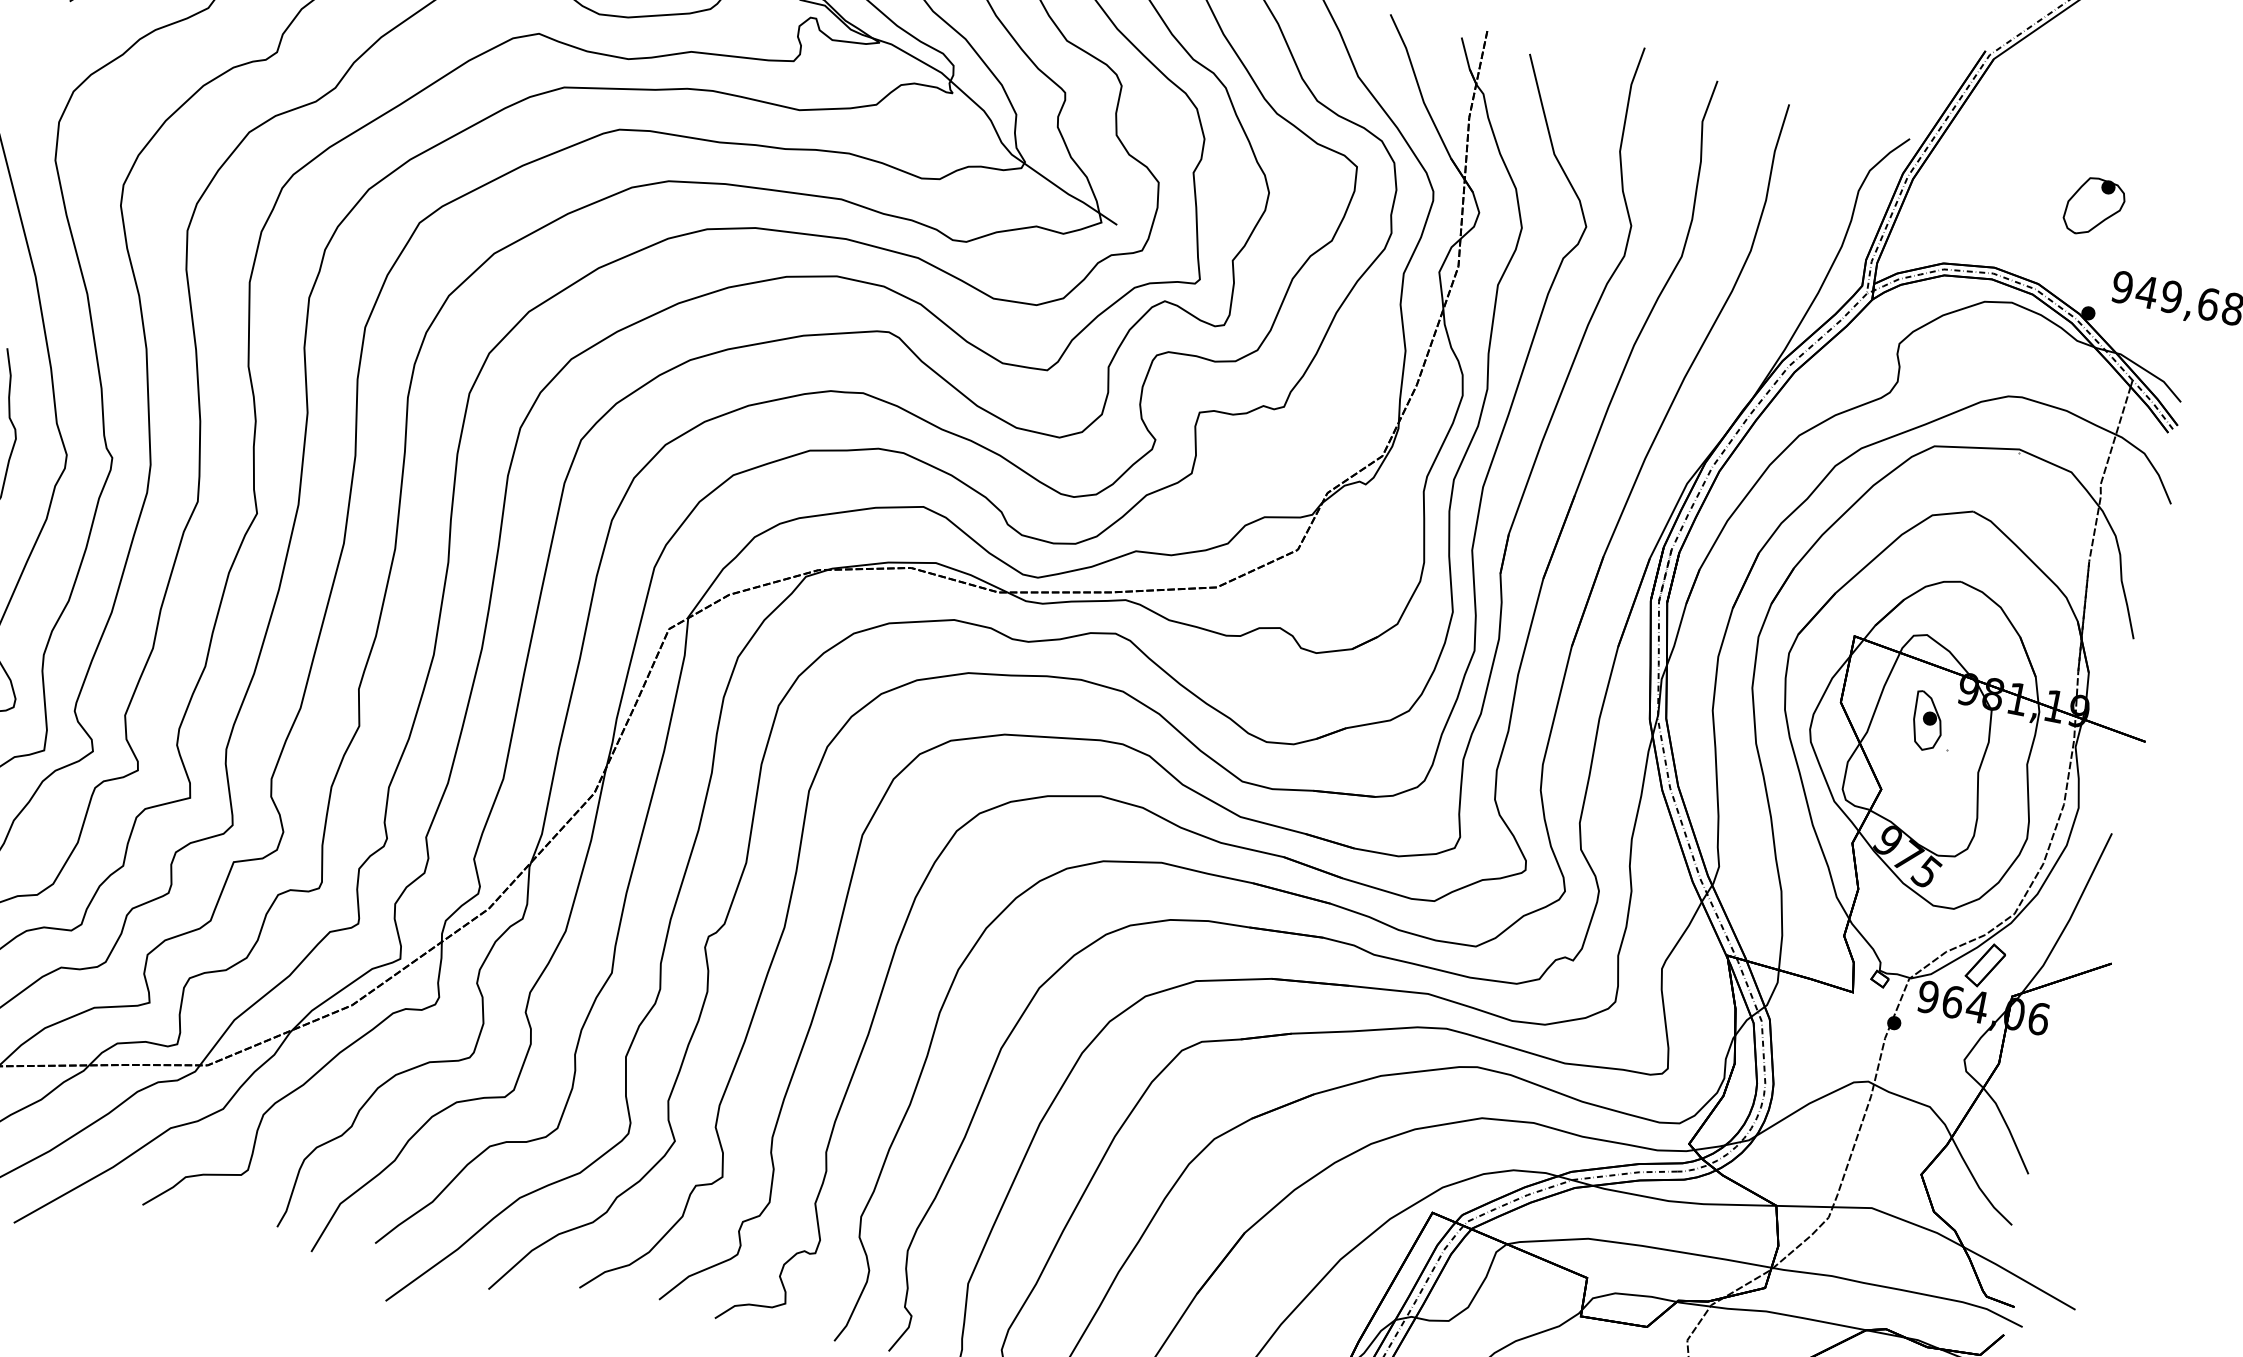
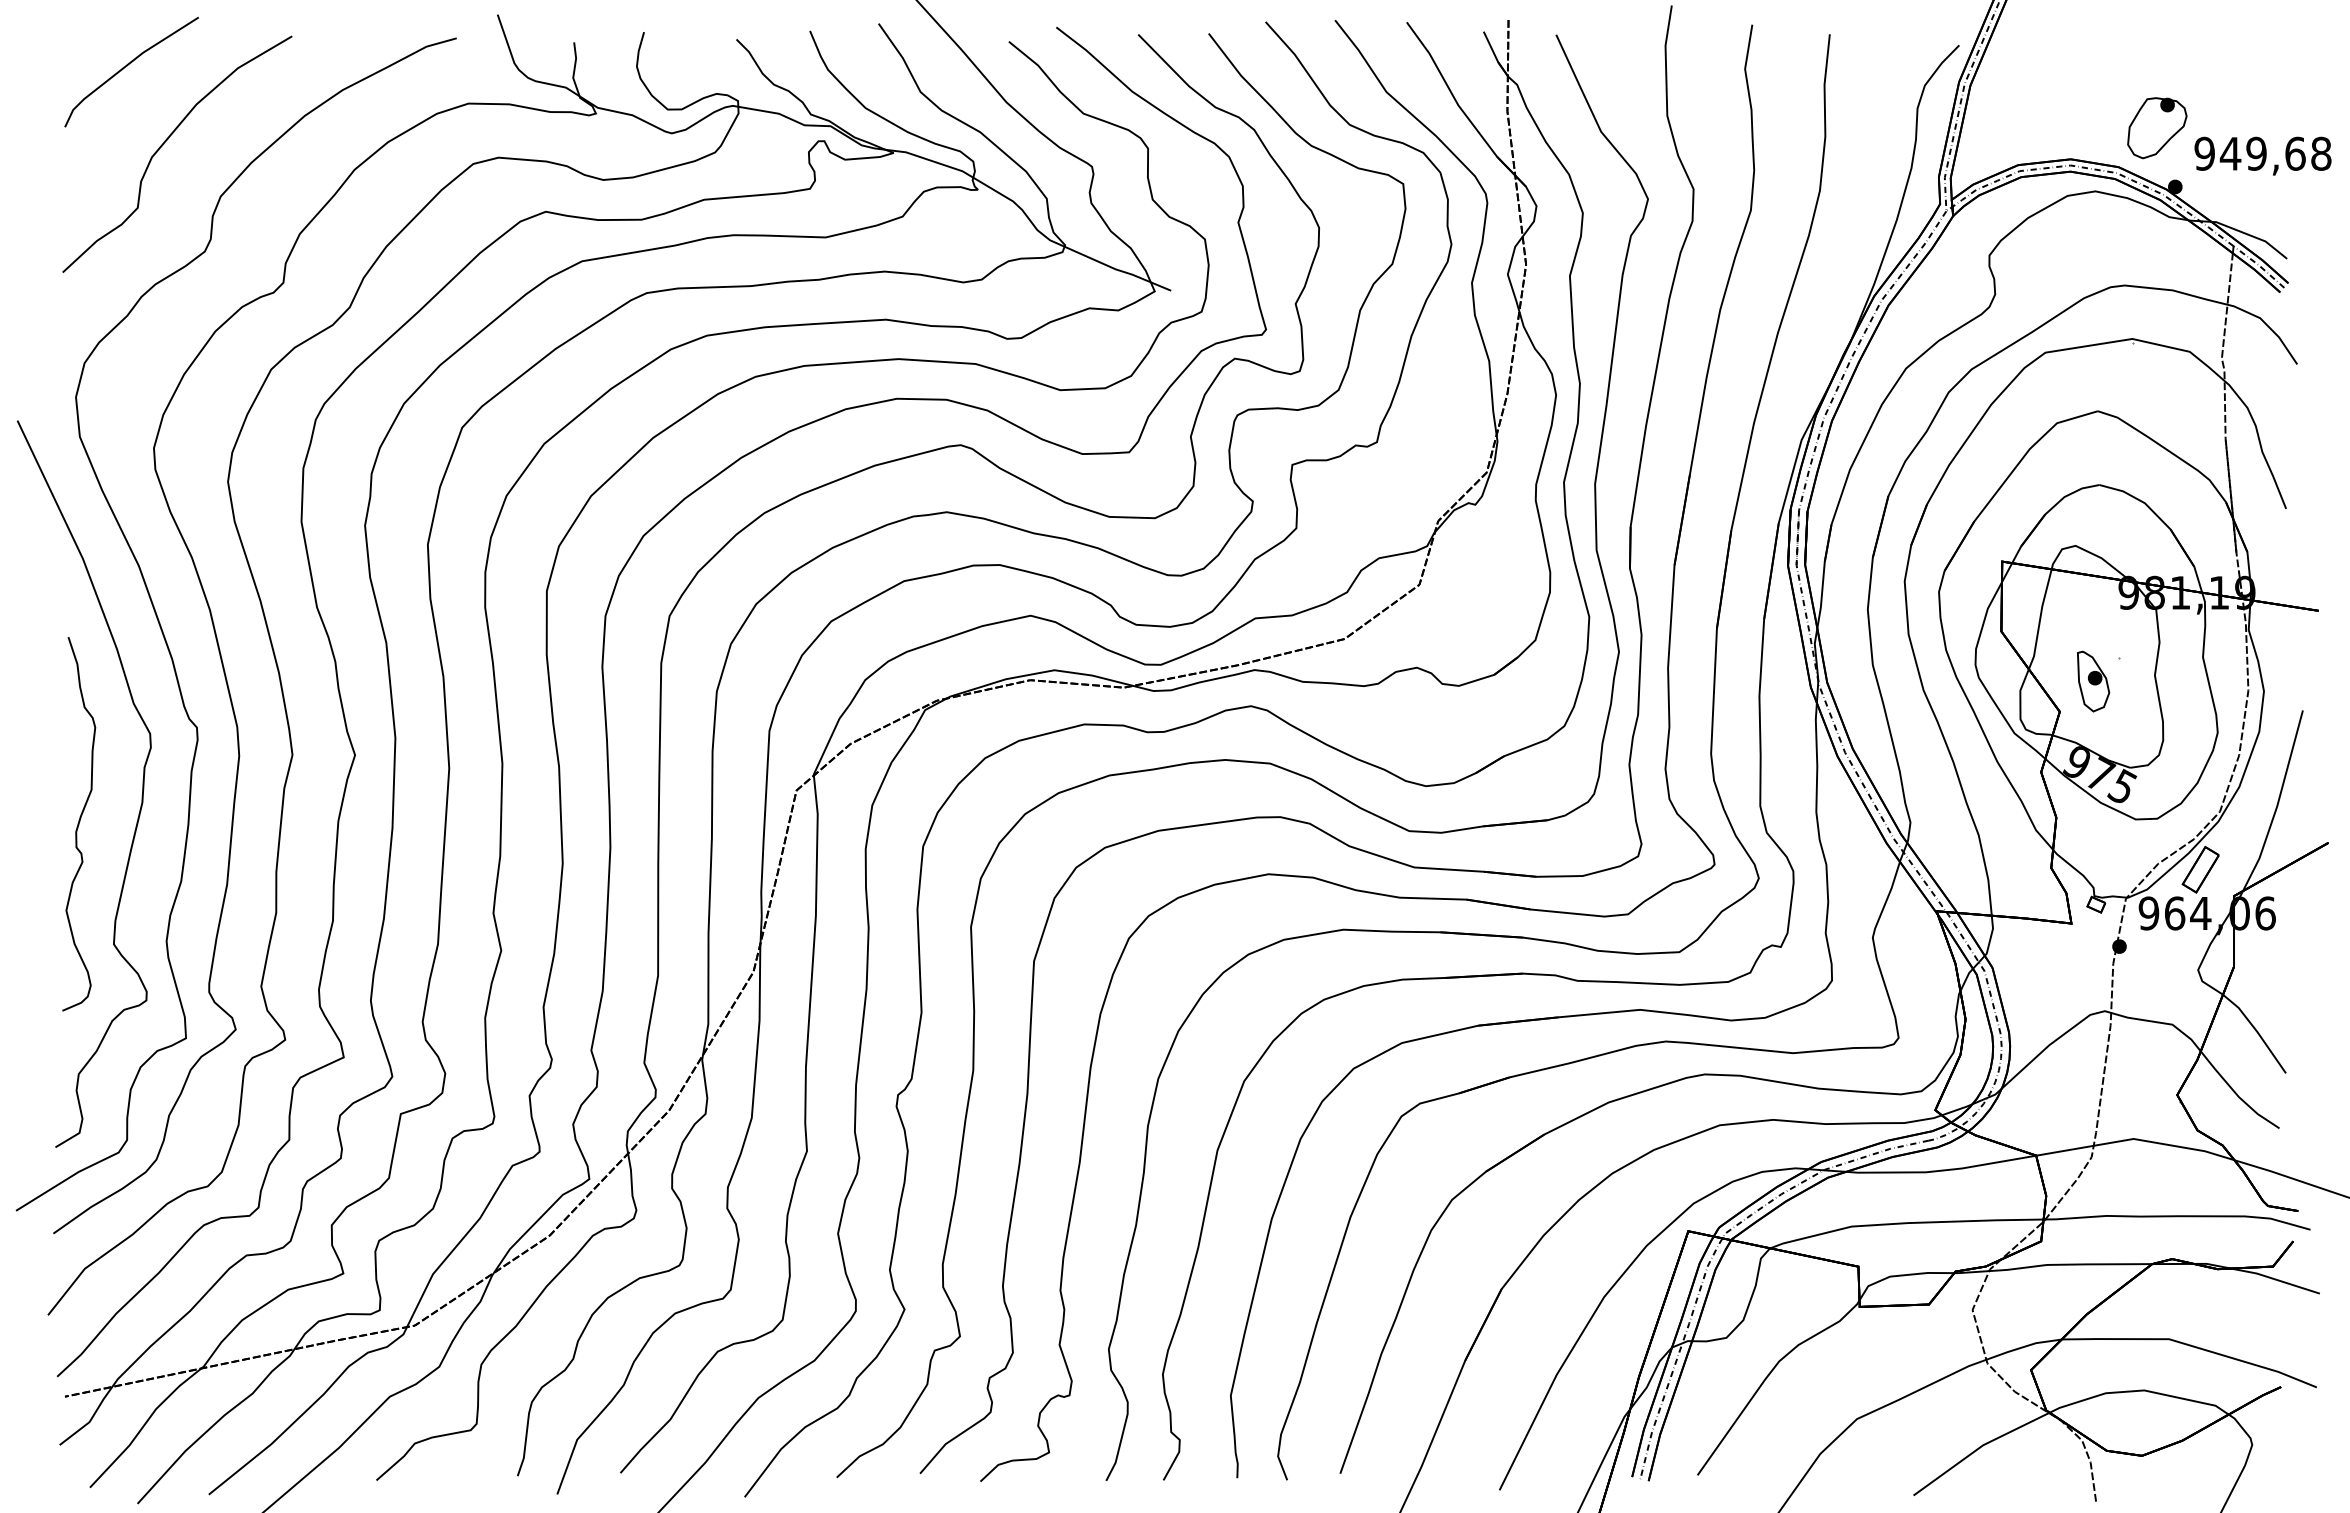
part: (2094, 207) -> (2157, 128), moved
part: (1927, 721) -> (2093, 681), moved

